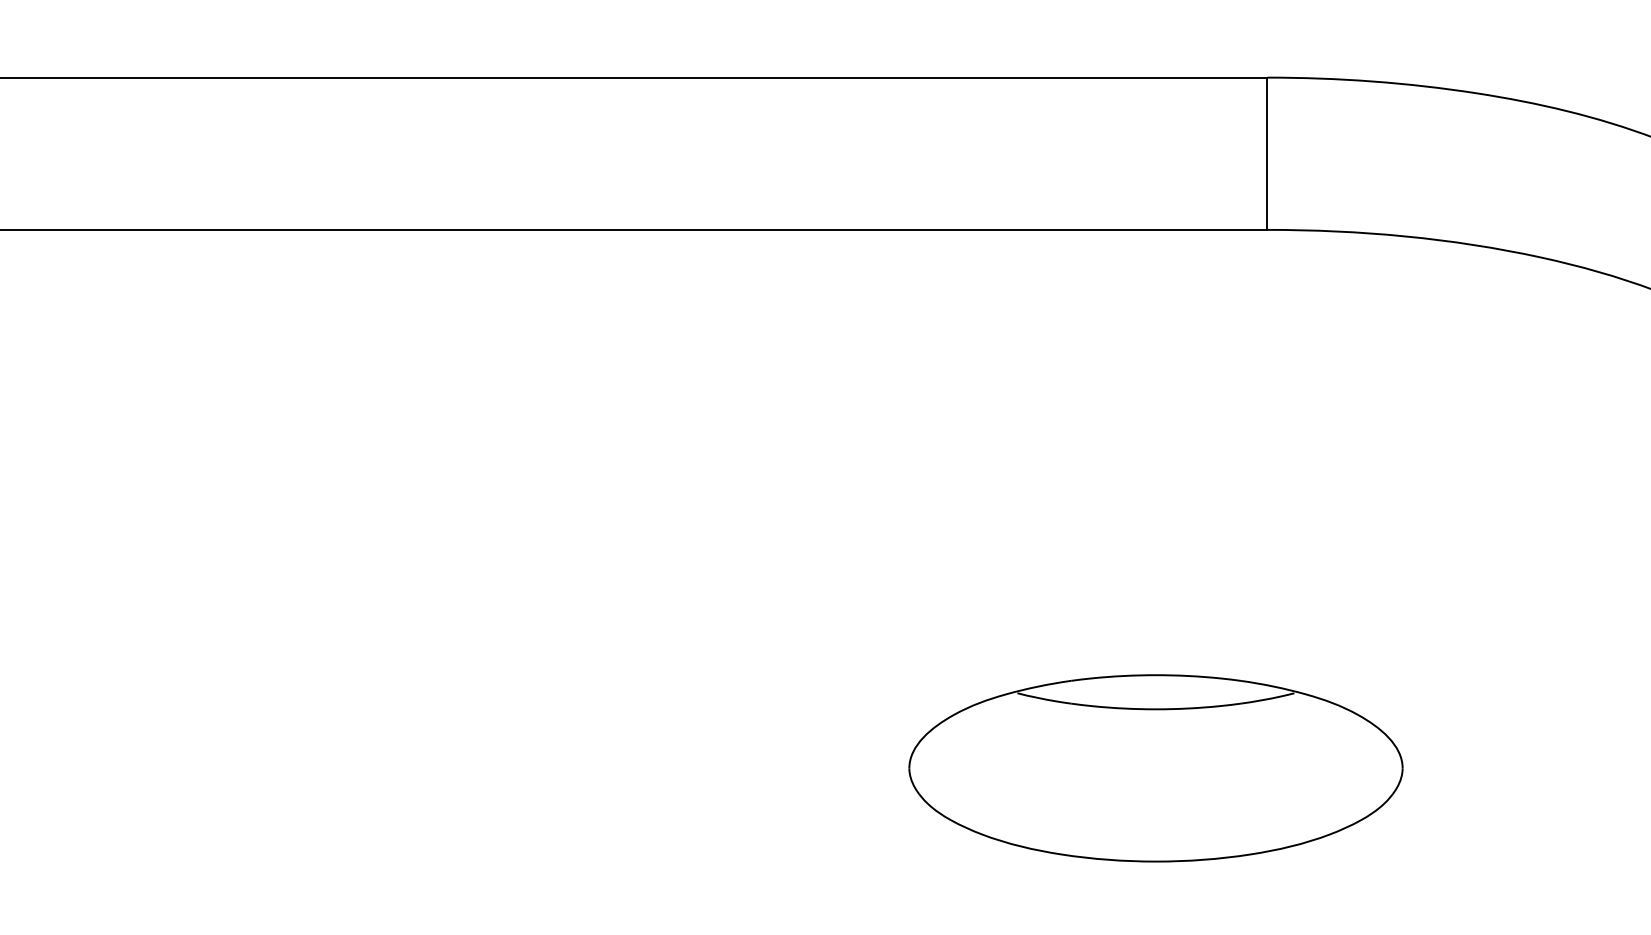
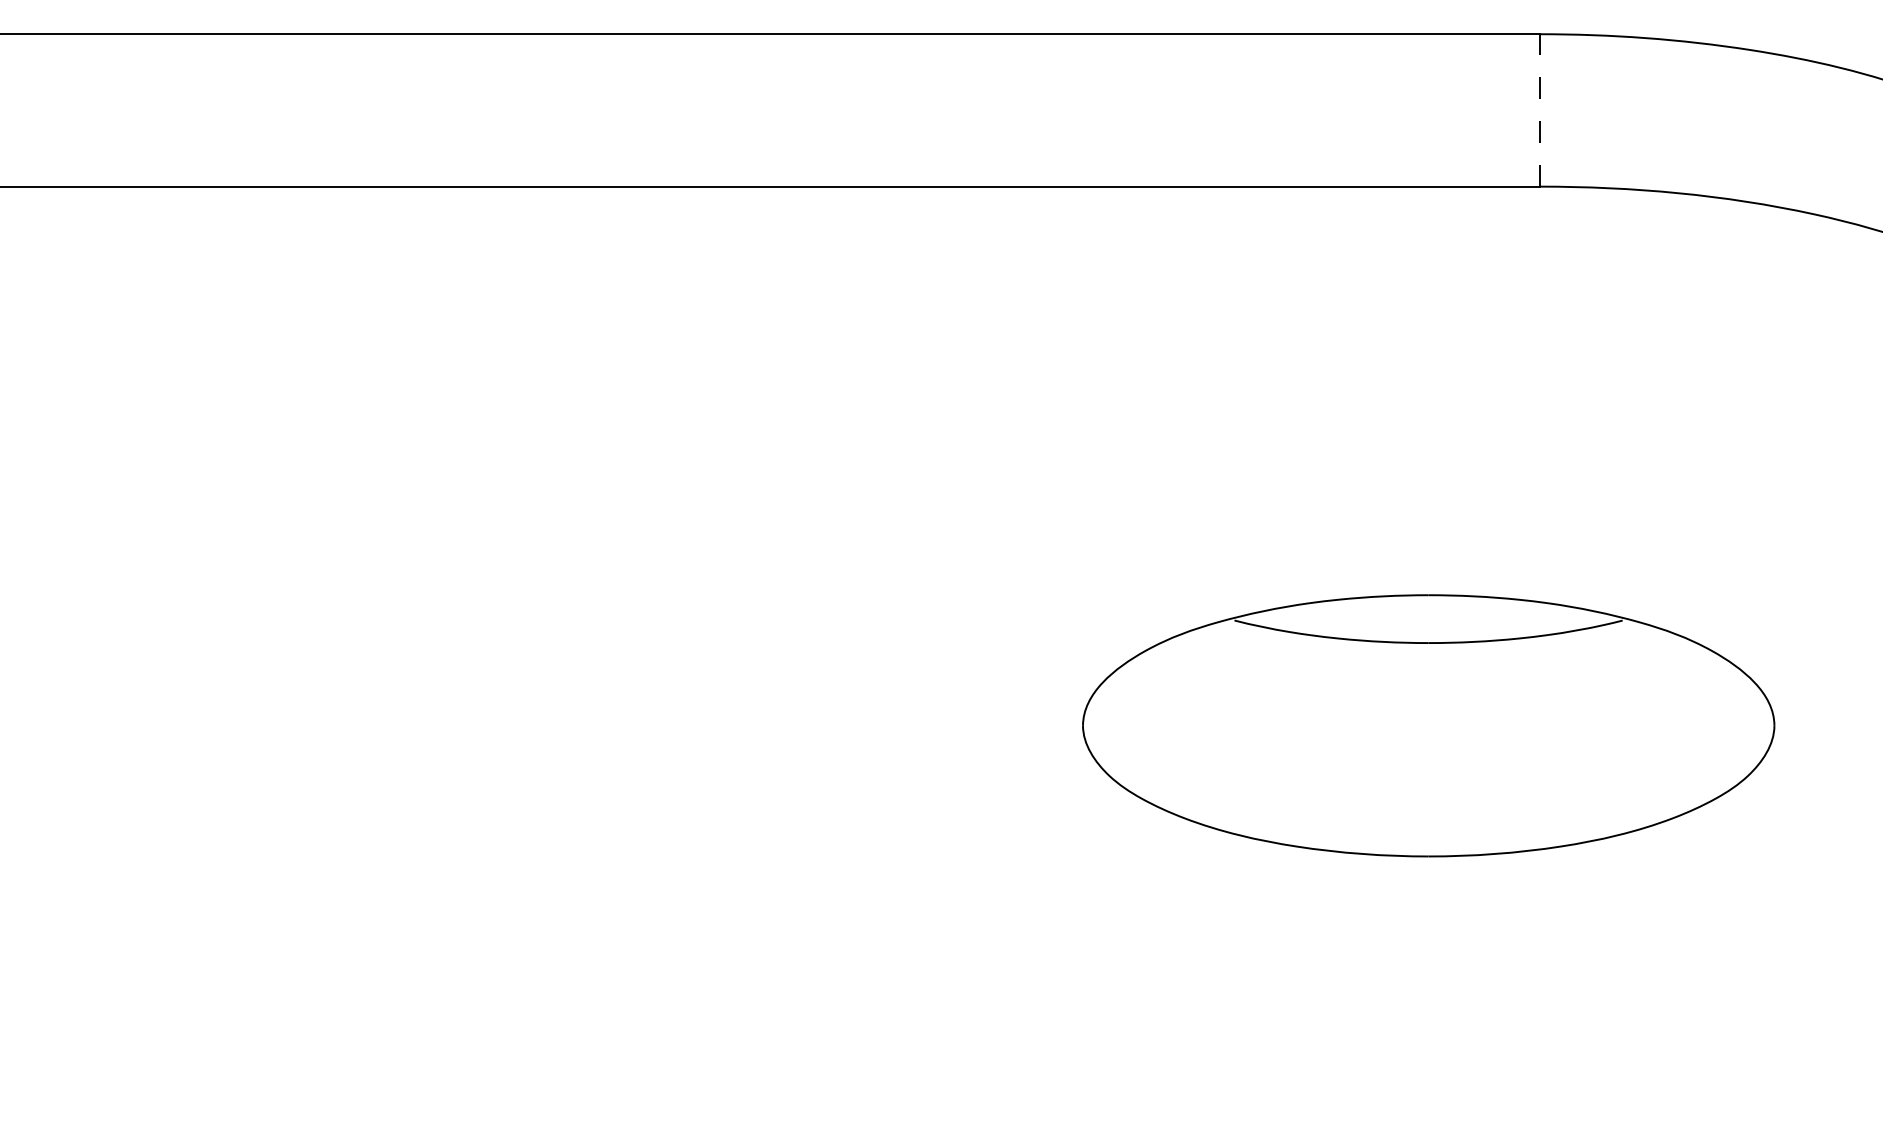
line: (1267, 152) -> (1540, 109), solid -> dashed
part: (1155, 768) -> (1428, 725), size x1.4

